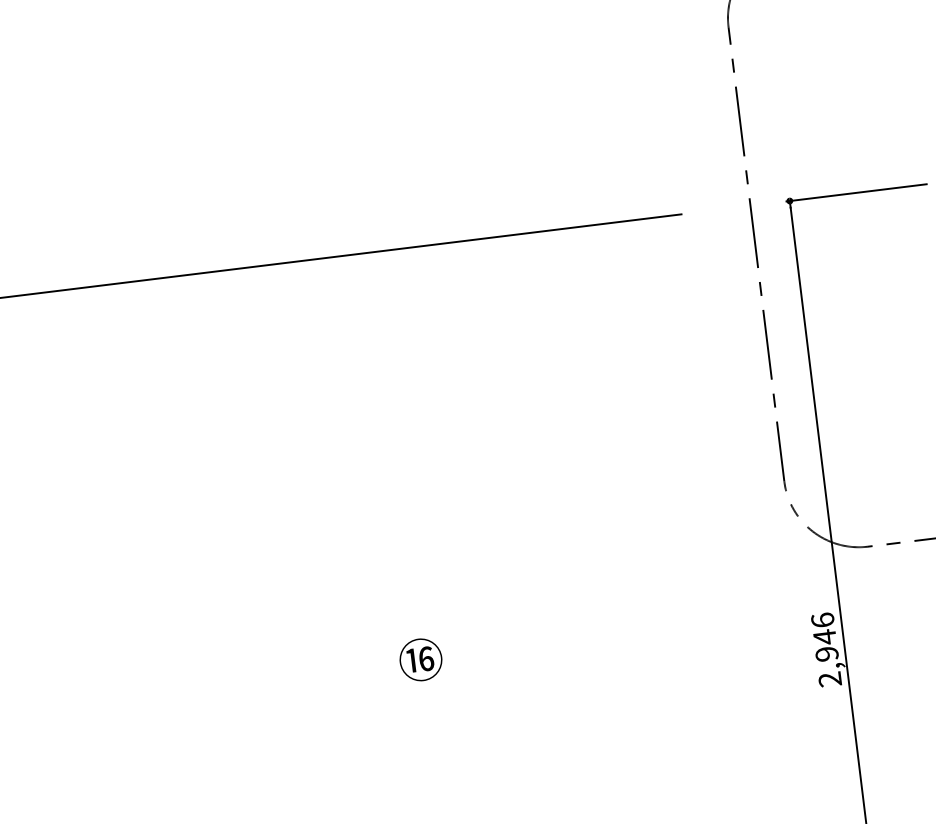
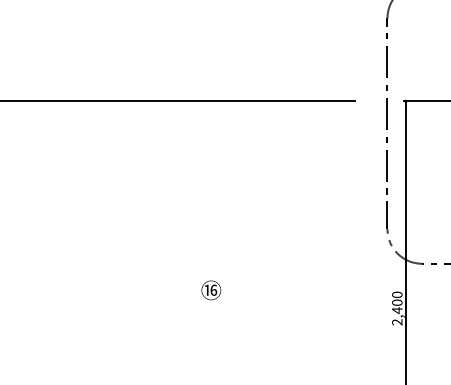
text: (825, 636) -> (397, 302), 2,946 -> 2,400

